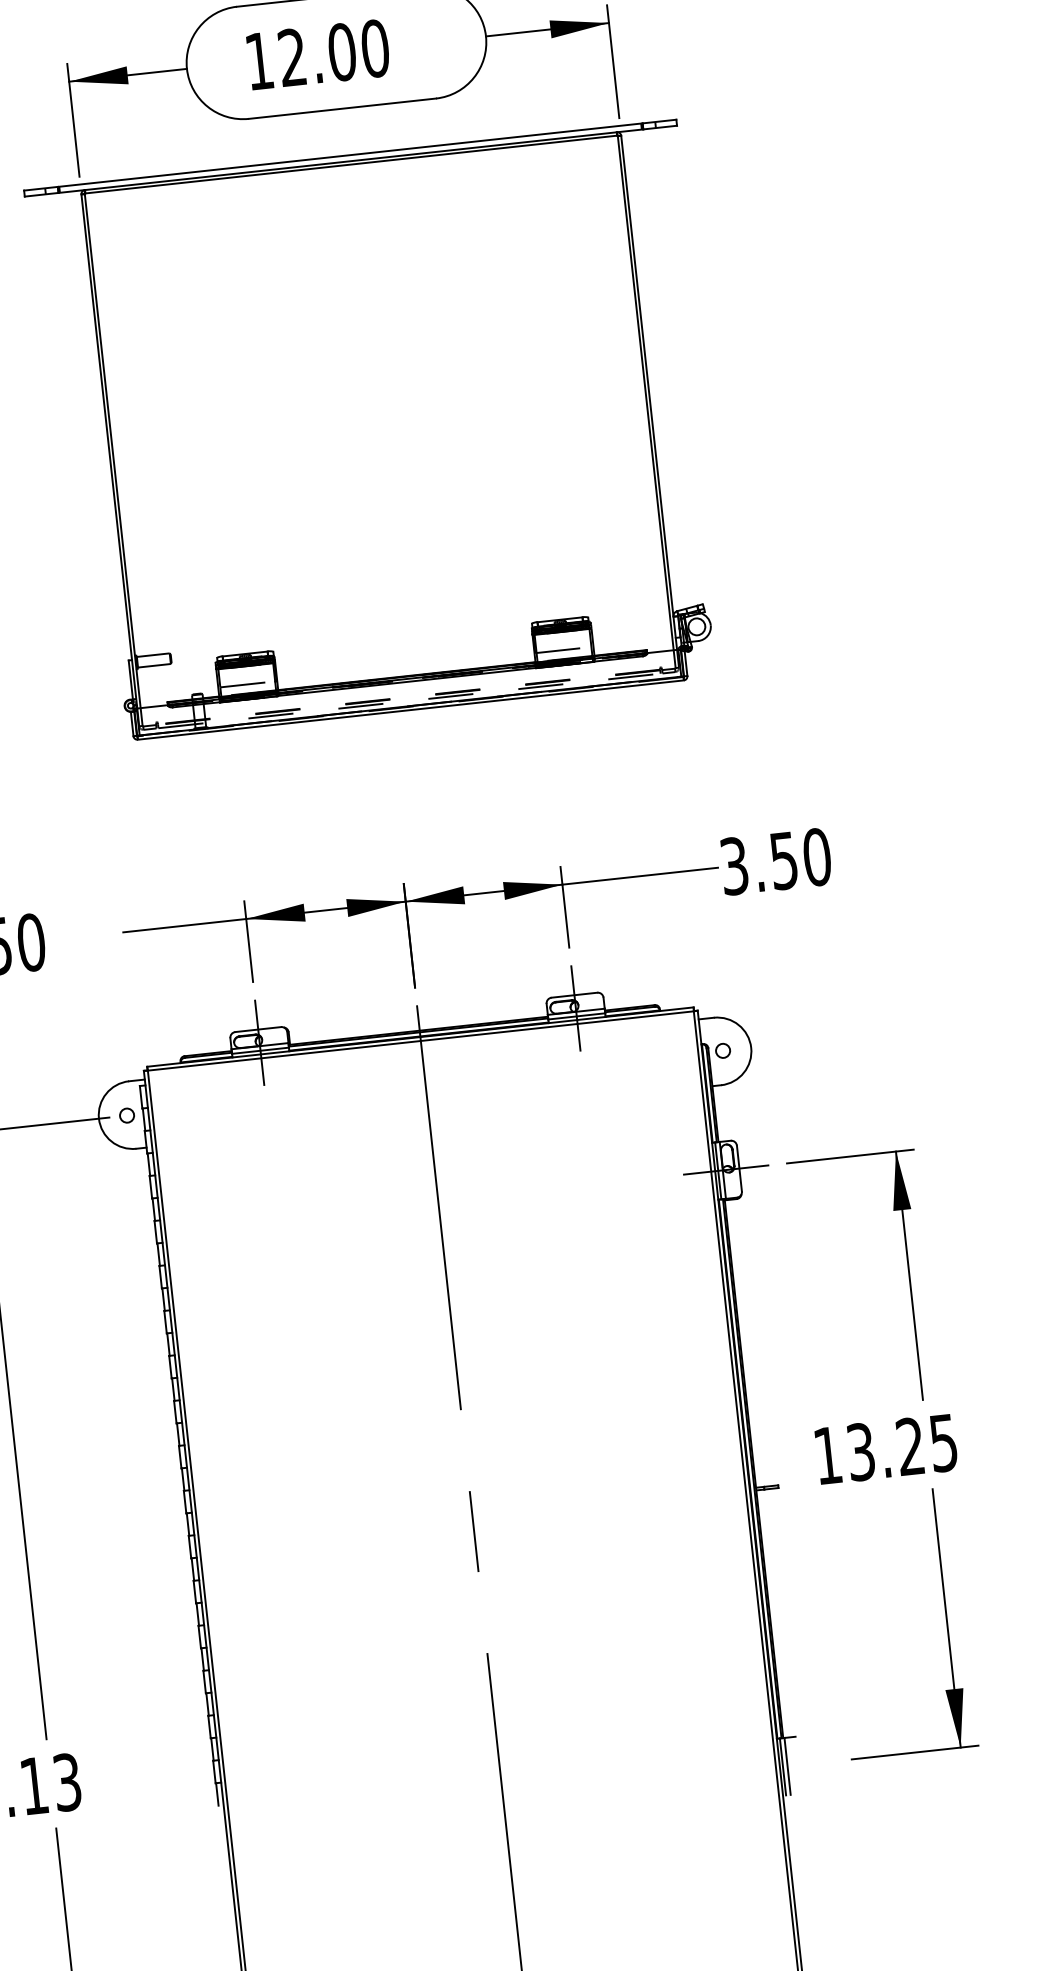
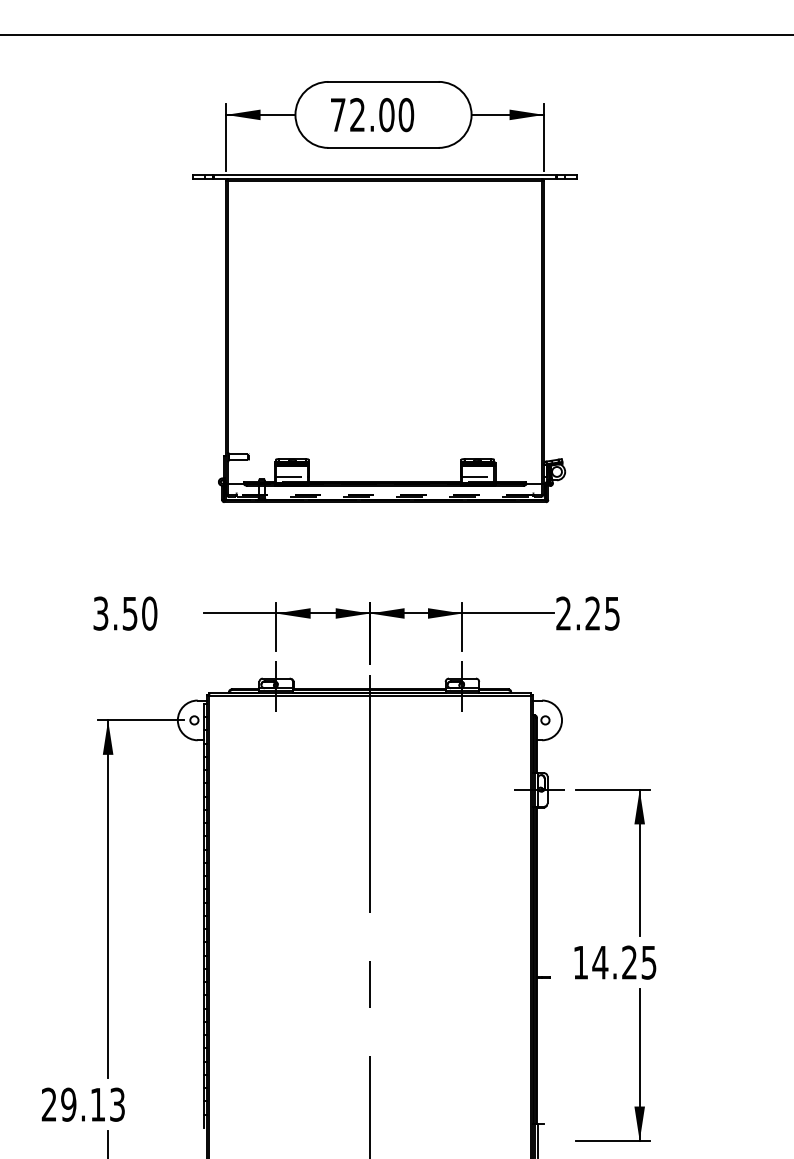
text: (259, 60) -> (338, 114), 12.00 -> 72.00
text: (776, 861) -> (588, 613), 3.50 -> 2.25
text: (861, 1451) -> (600, 962), 13.25 -> 14.25

